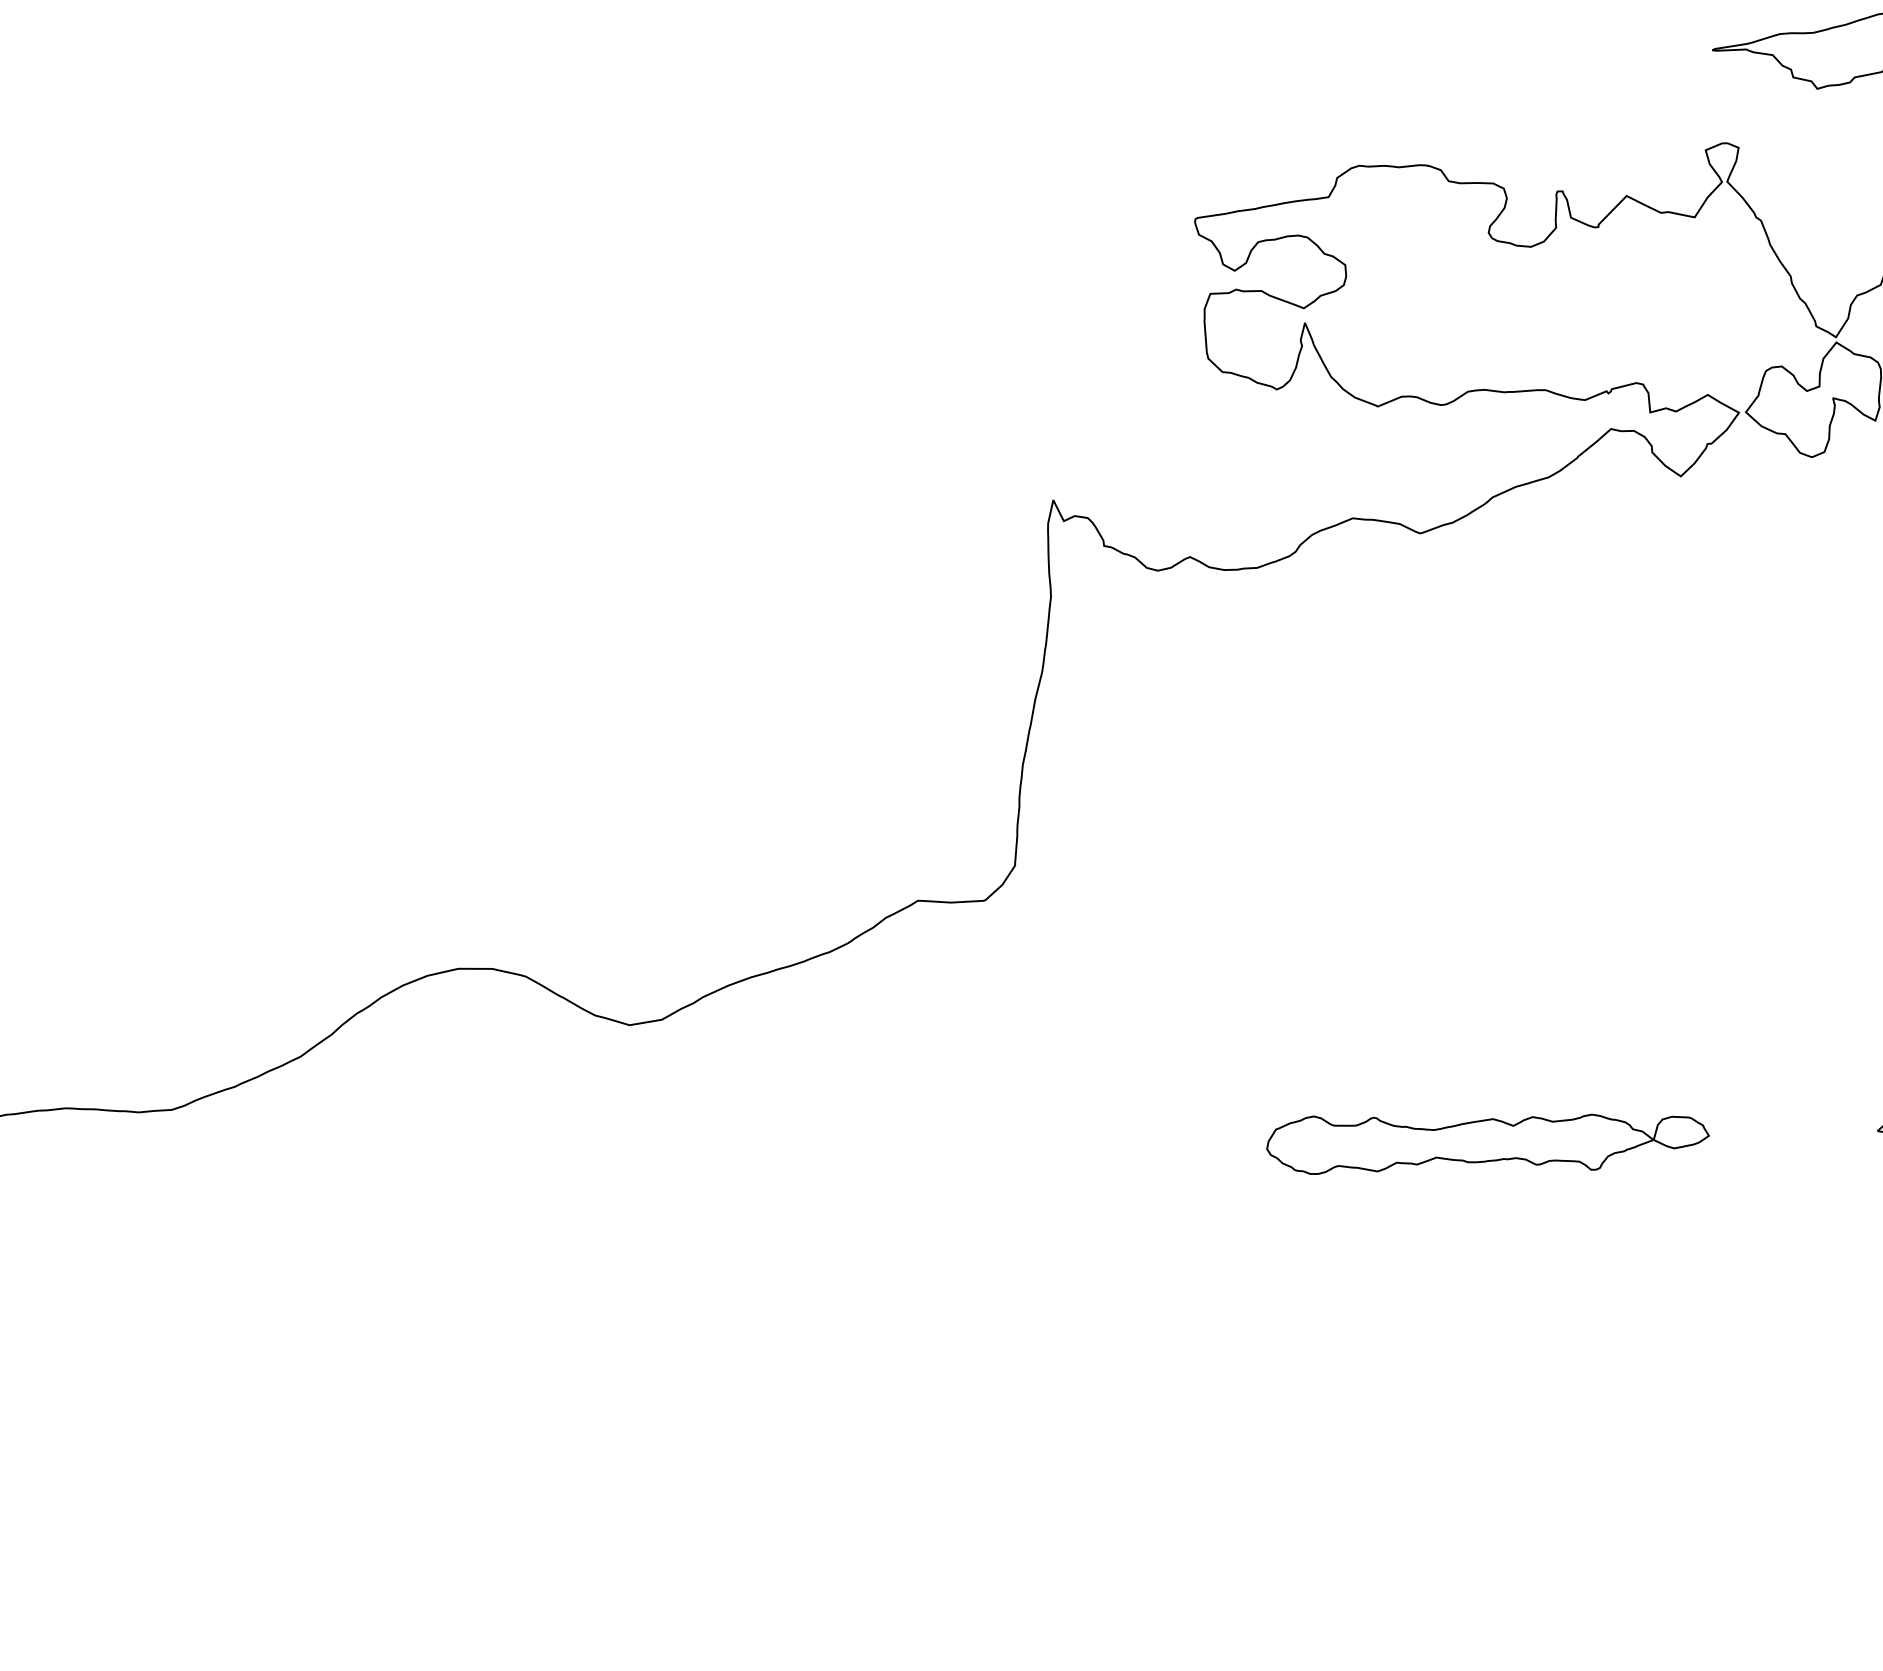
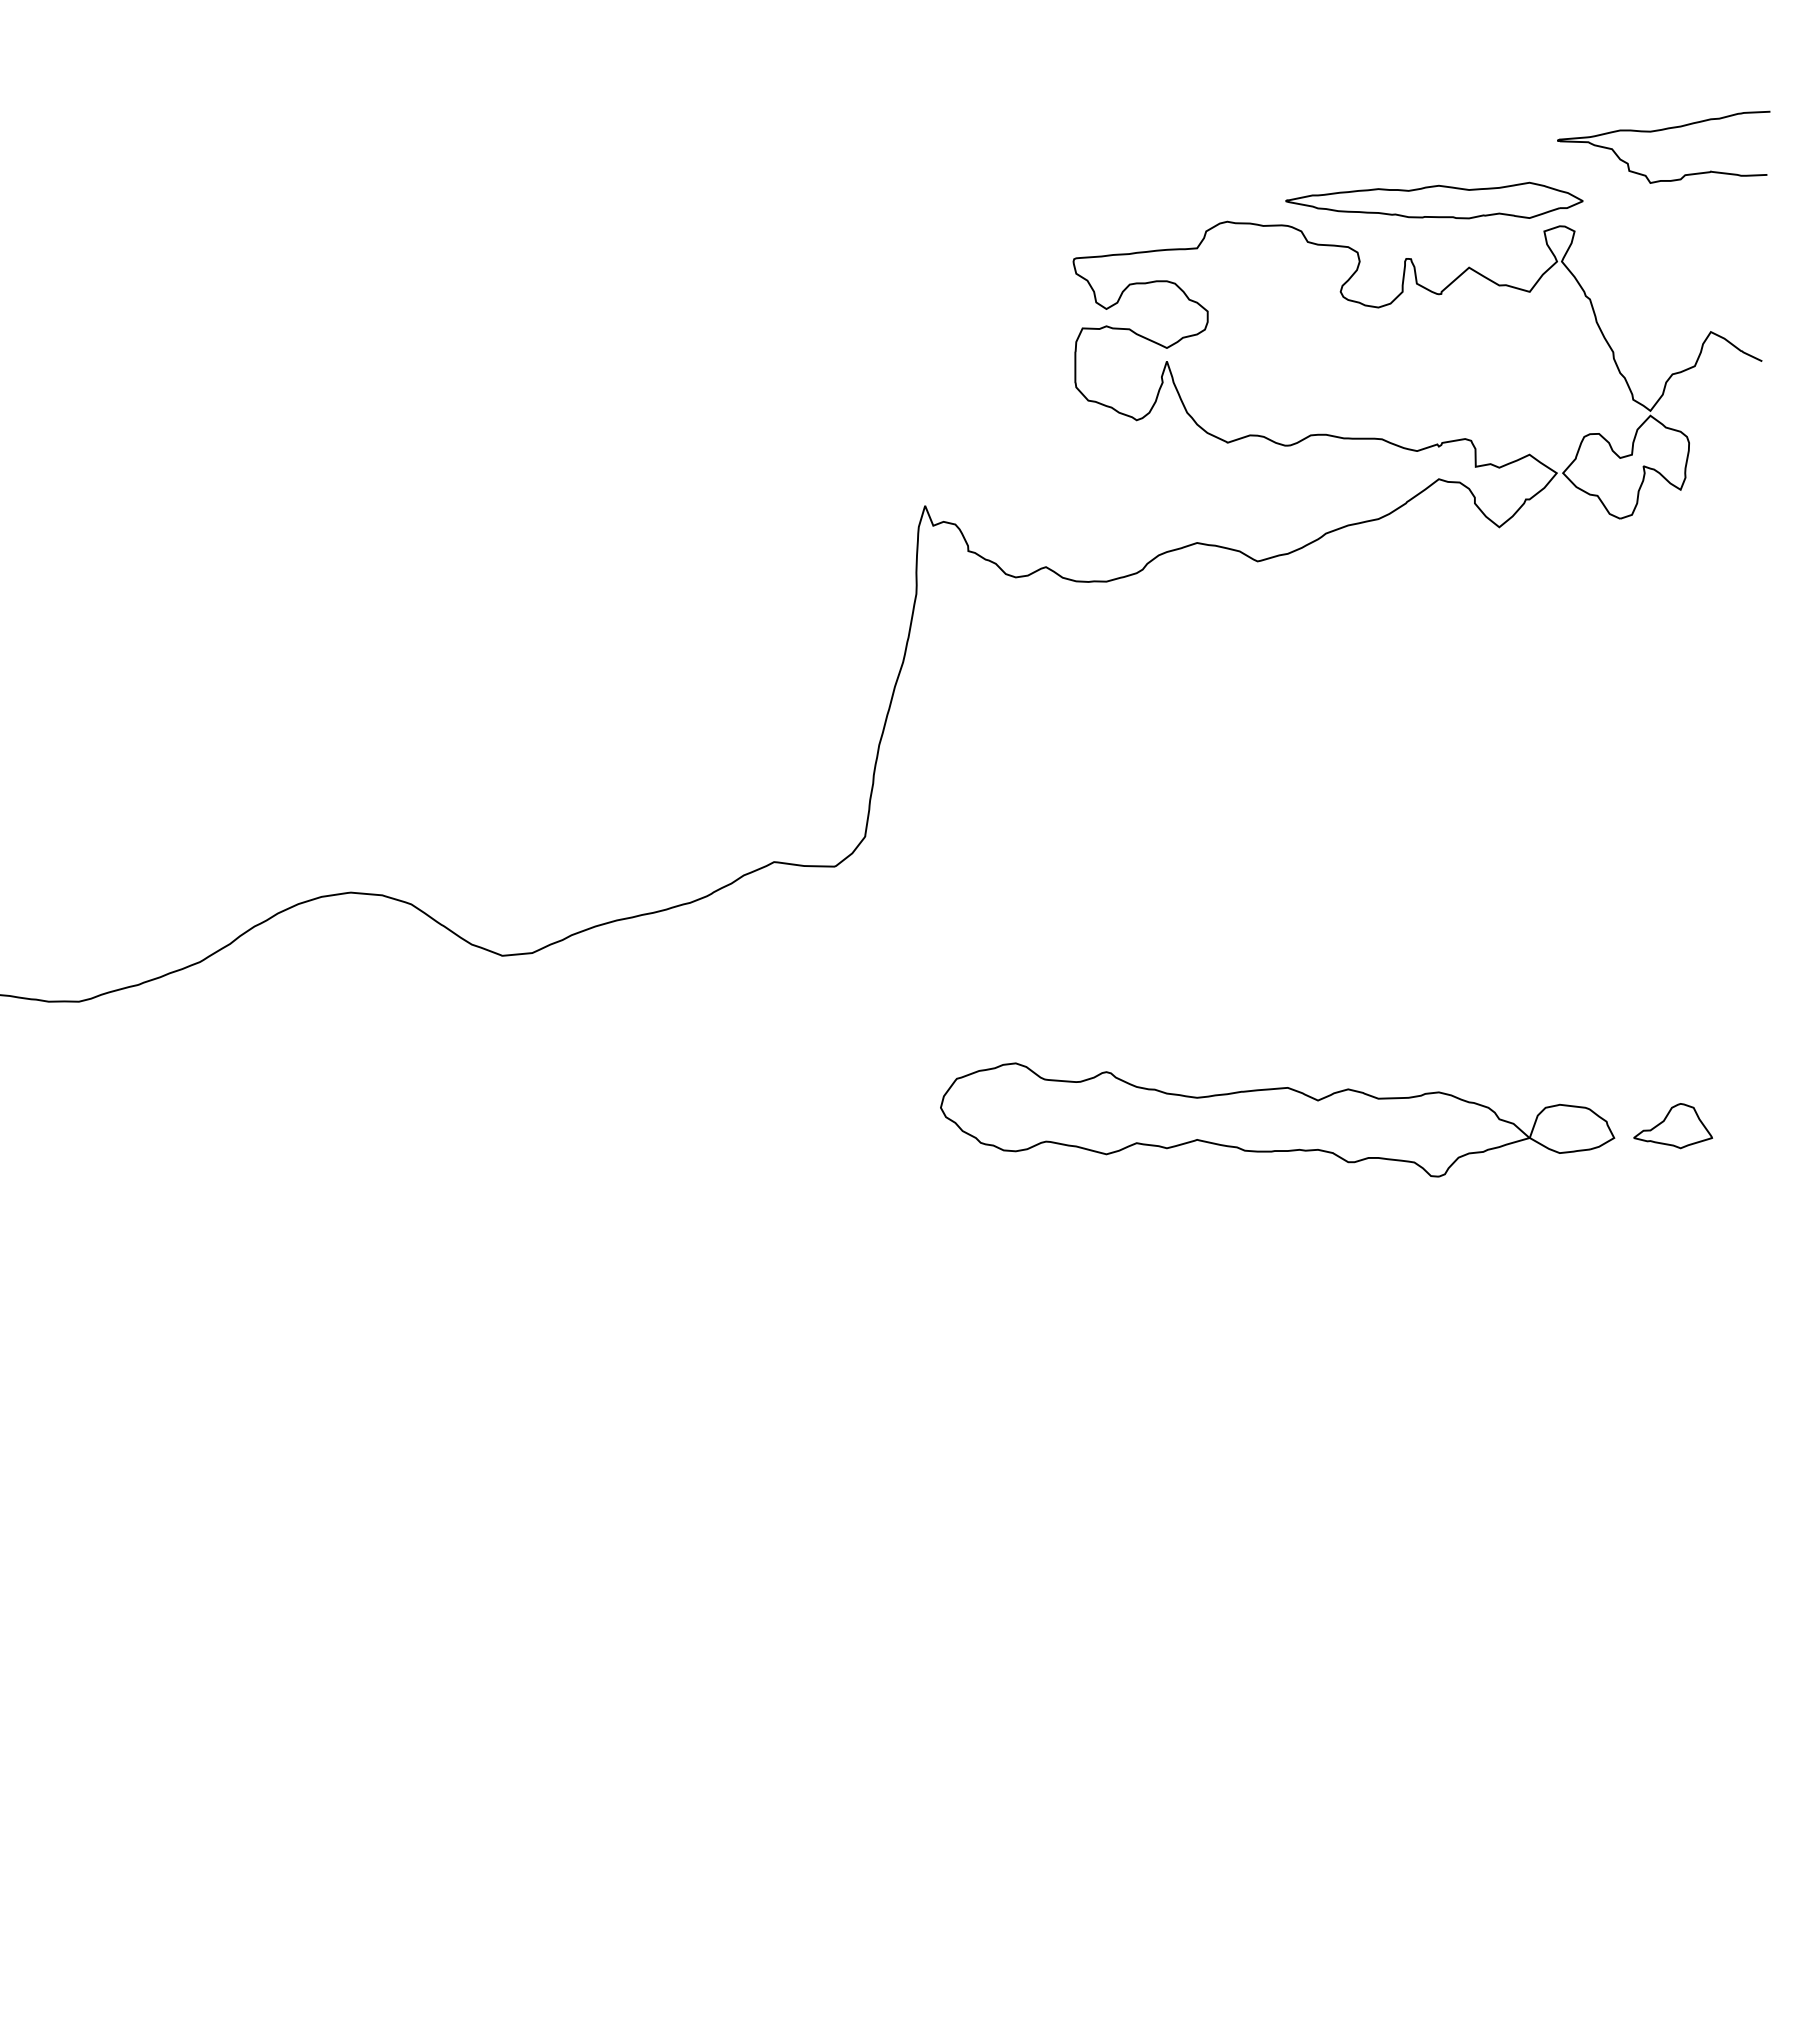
part: (1583, 125) -> (1434, 200), added
part: (1487, 1140) -> (1277, 1119), size x1.67

